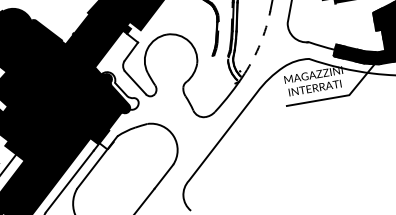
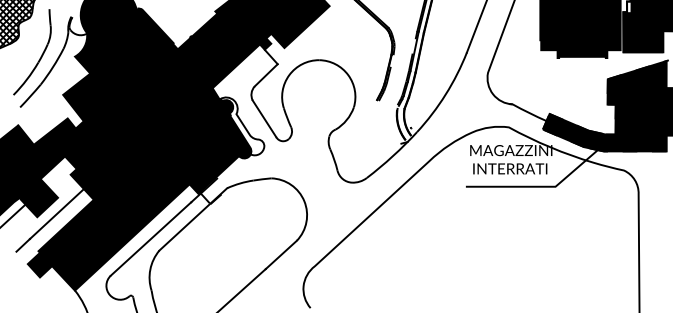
arc: (260, 43) -> (445, 94), dashed -> solid

